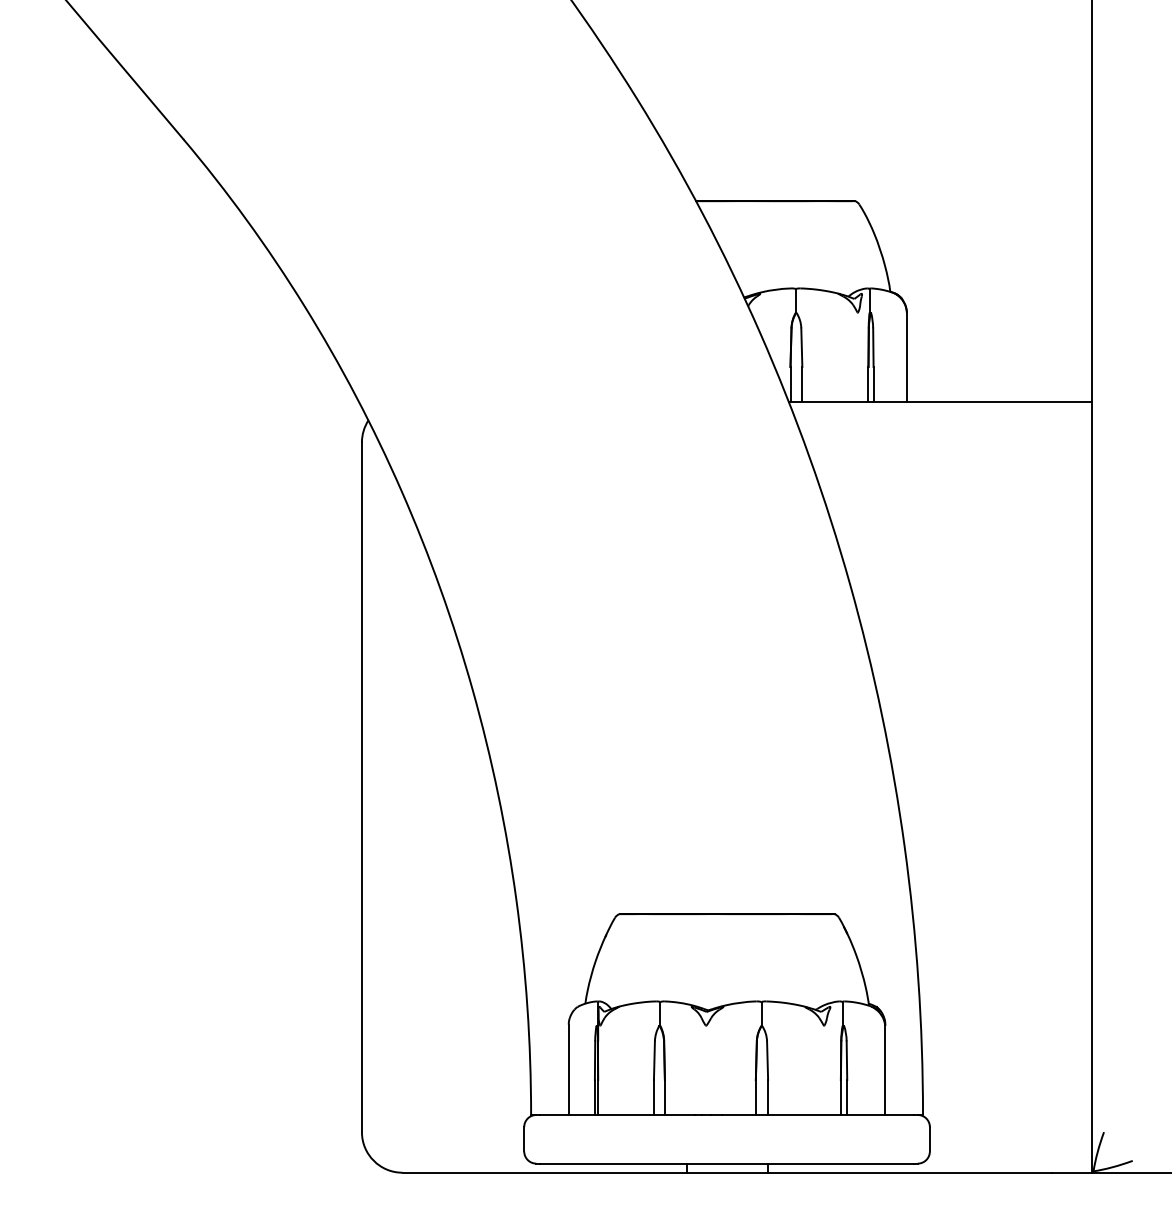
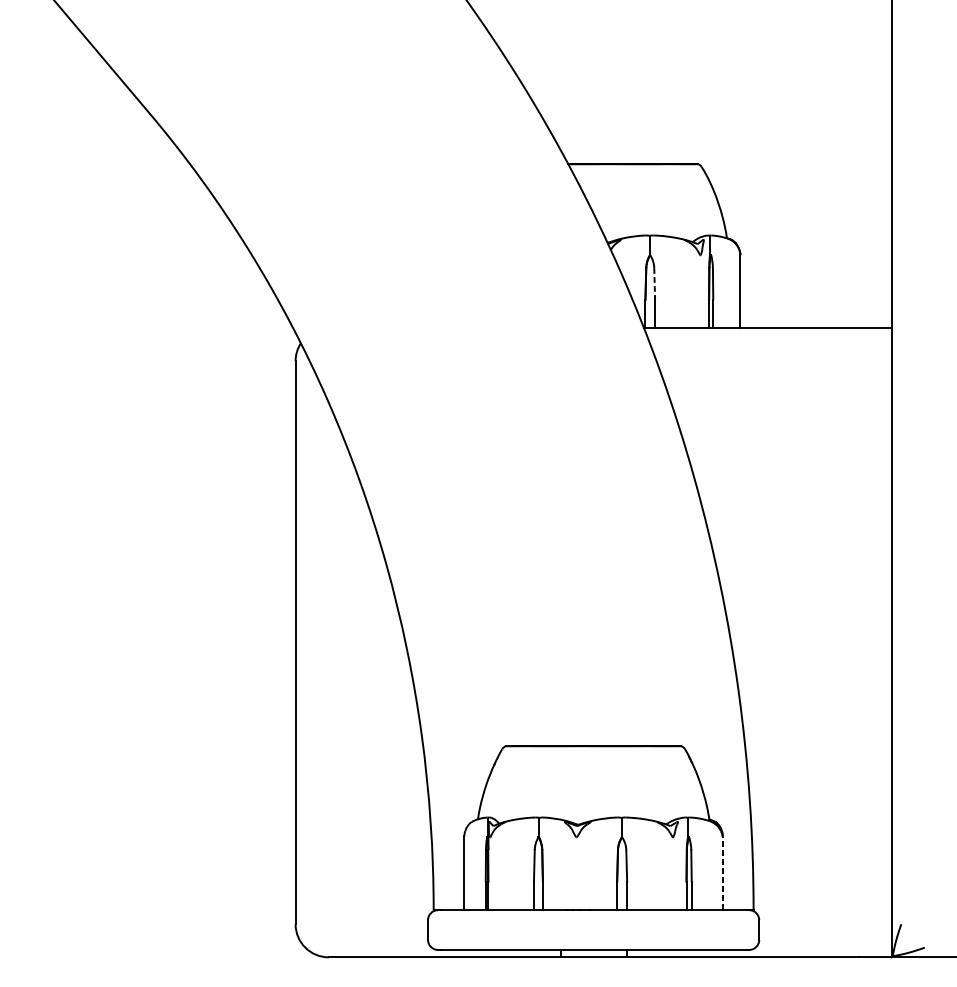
line: (801, 348) -> (654, 284), solid -> dashed
line: (885, 1069) -> (722, 873), solid -> dashed

